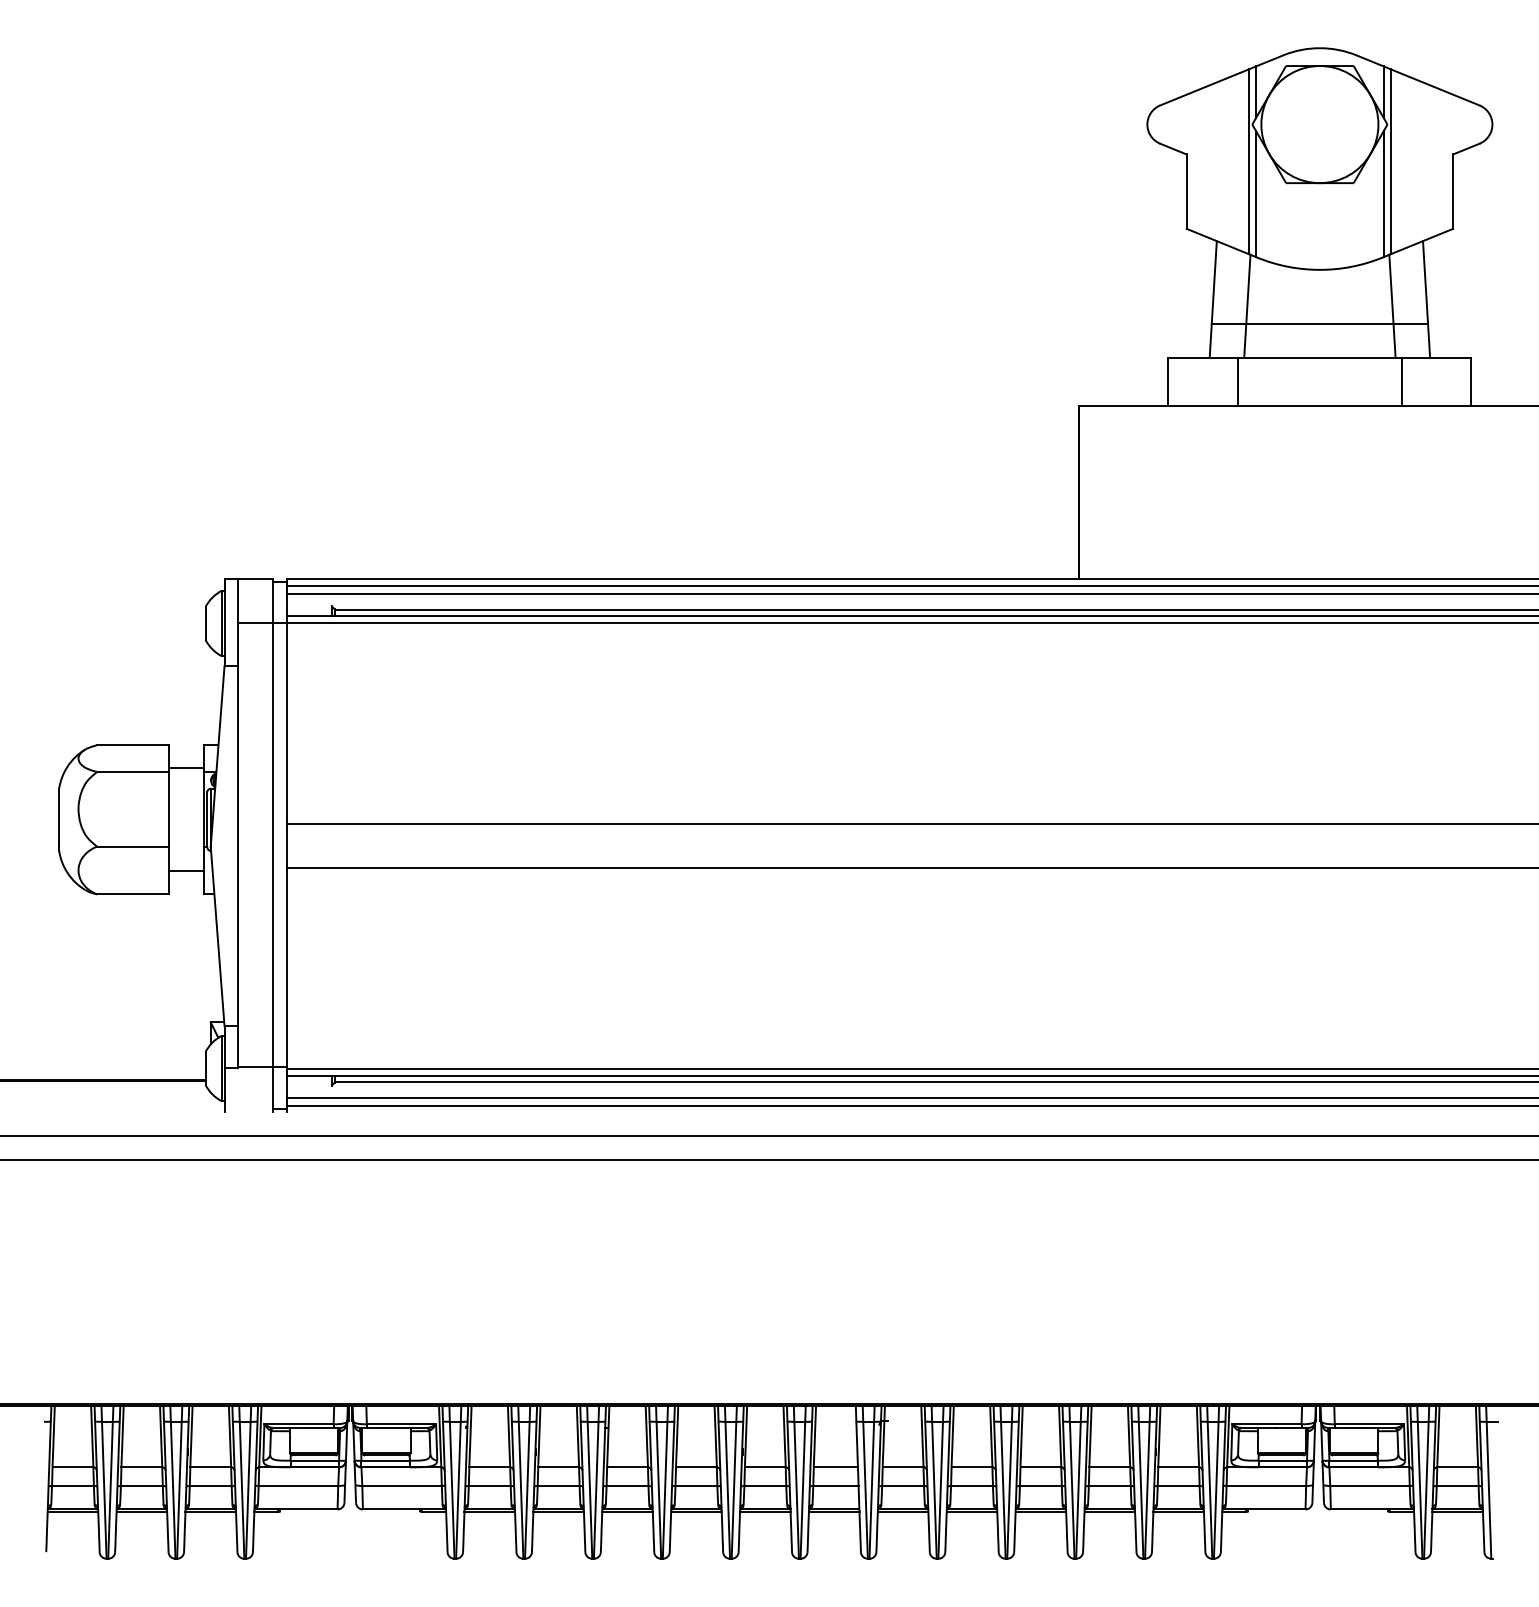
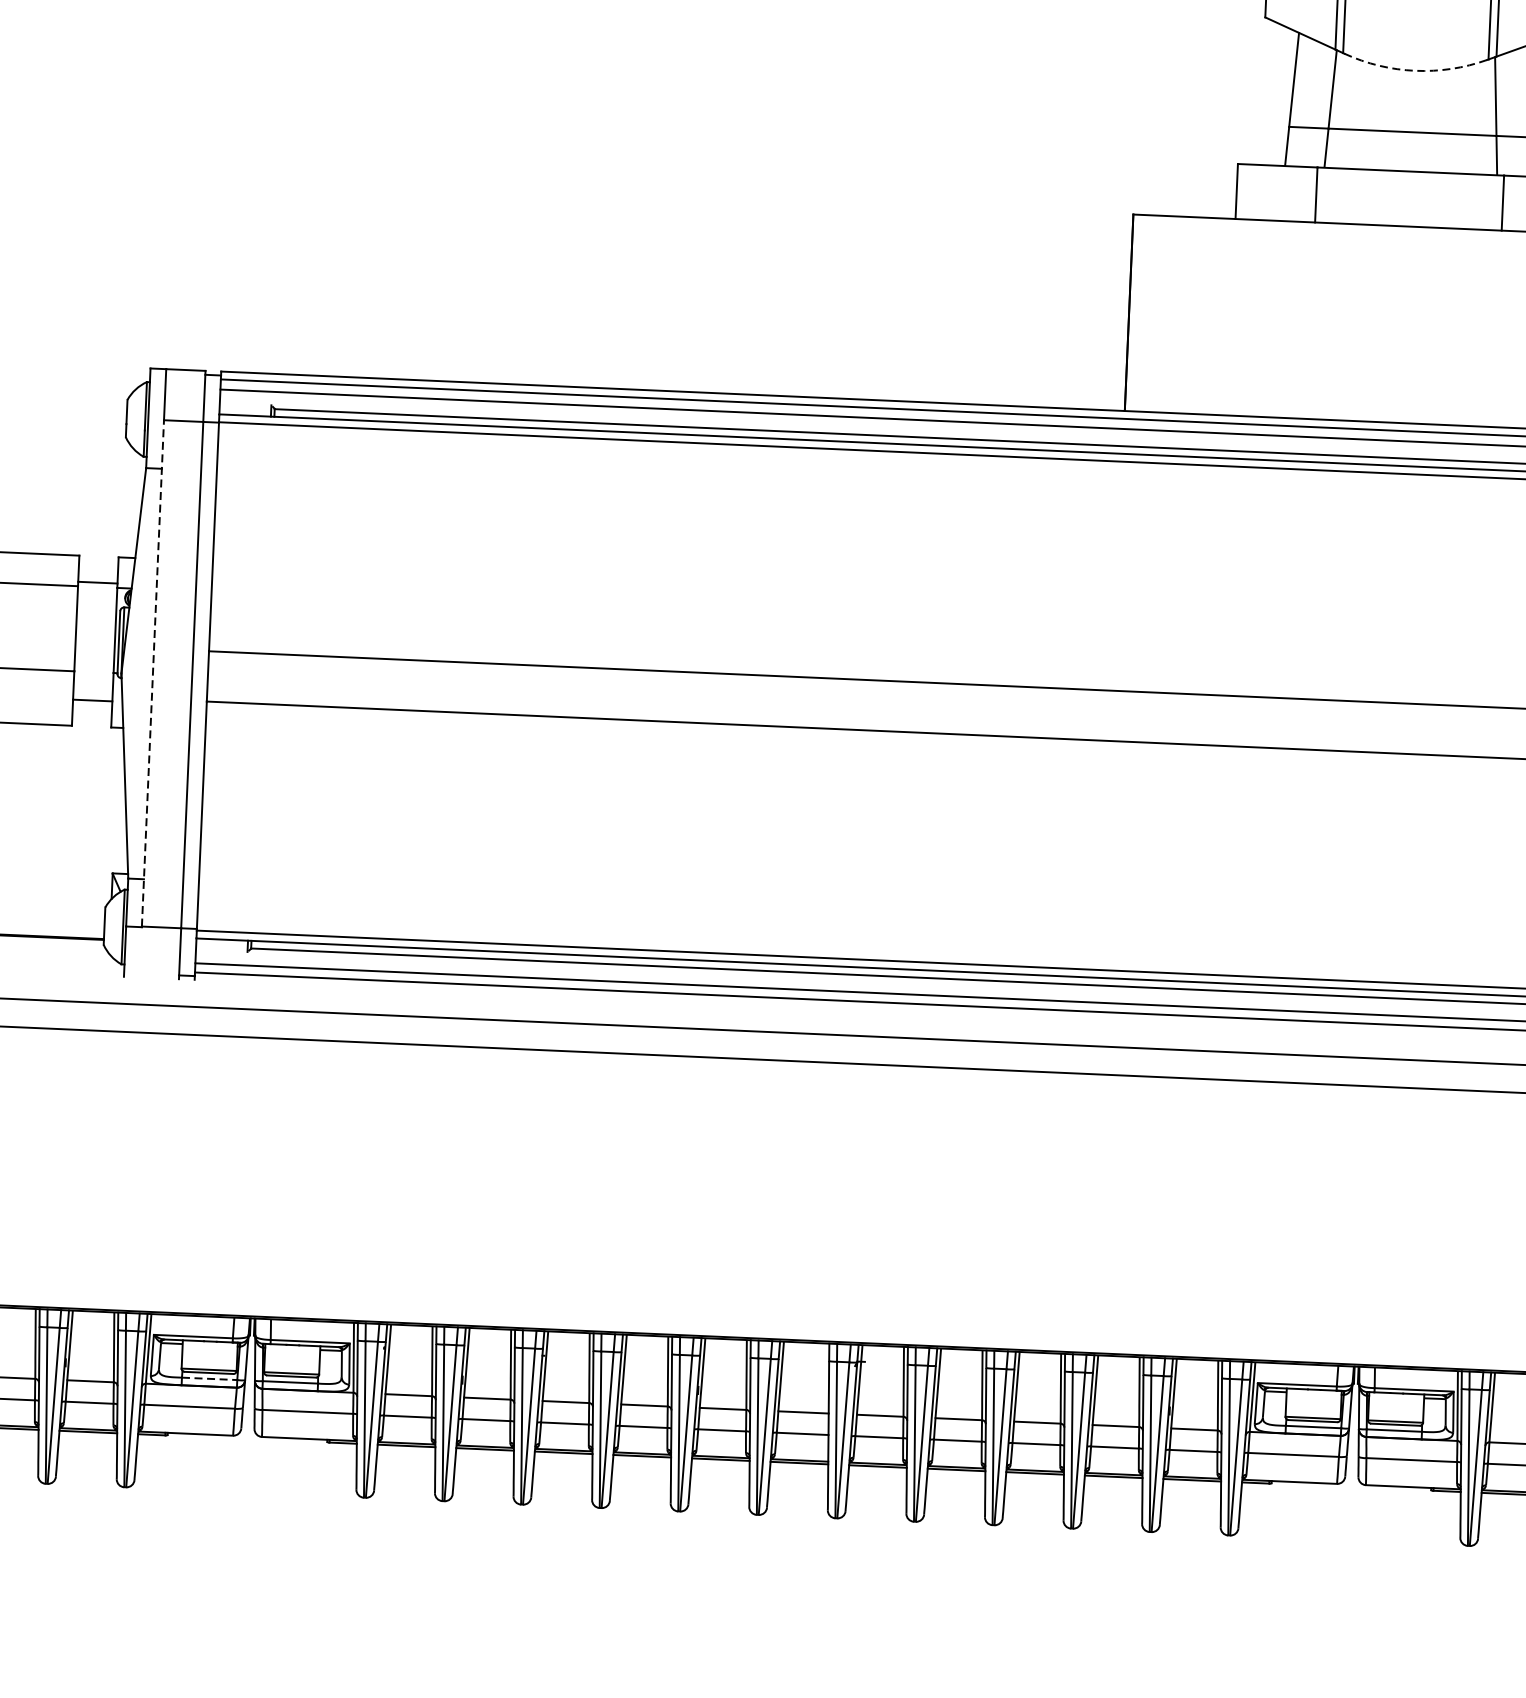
arc: (1319, 269) -> (1414, 70), solid -> dashed
line: (238, 845) -> (153, 673), solid -> dashed
line: (315, 1460) -> (210, 1378), solid -> dashed

